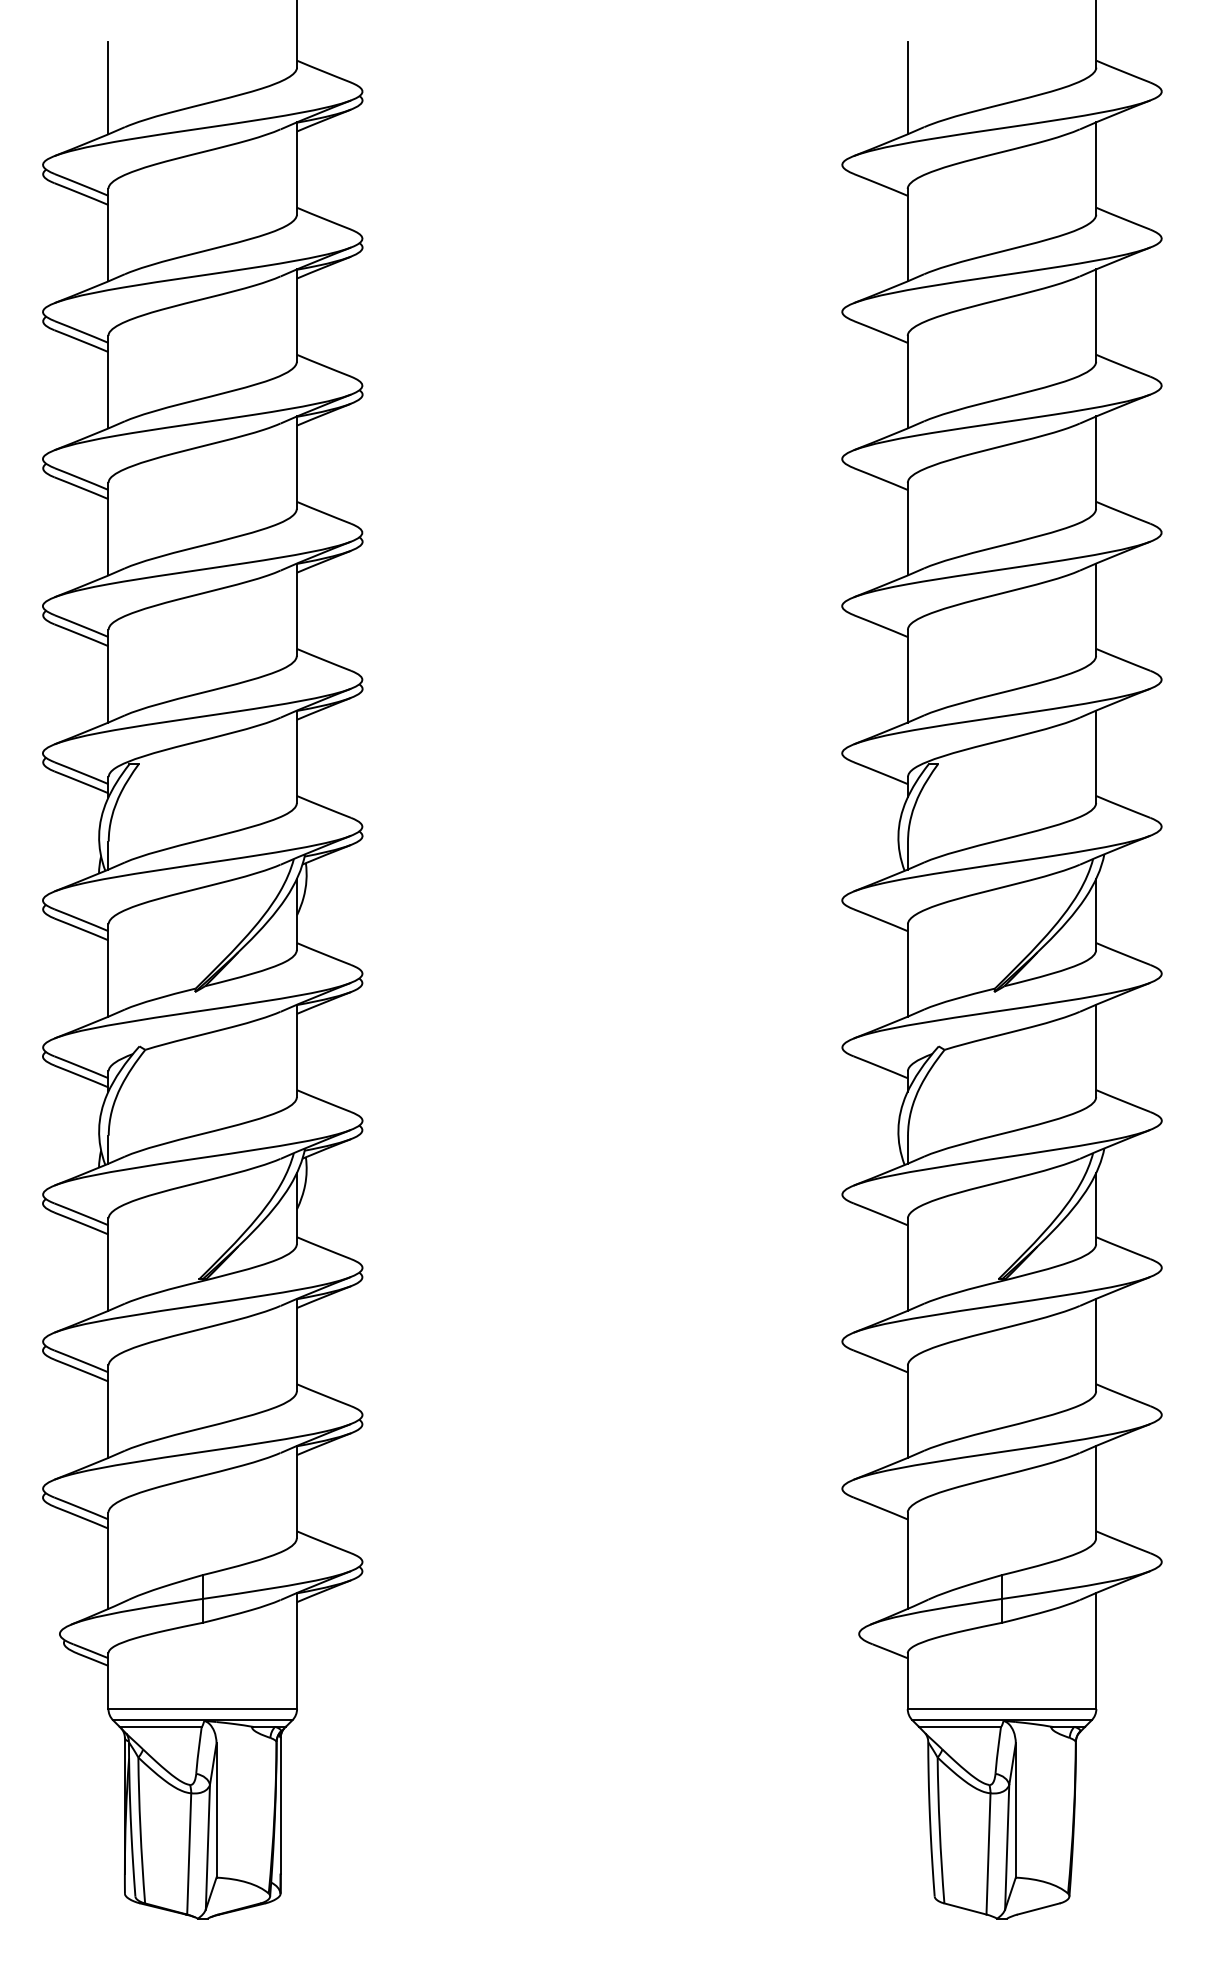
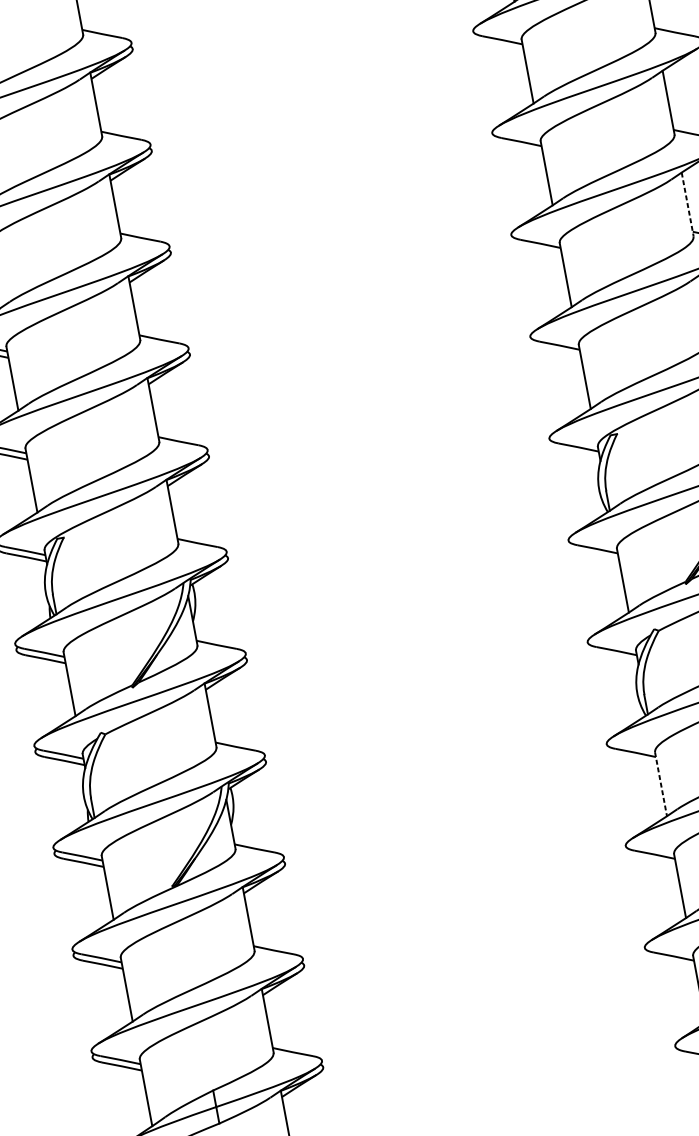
line: (1096, 463) -> (687, 205), solid -> dashed
line: (907, 1265) -> (660, 784), solid -> dashed

